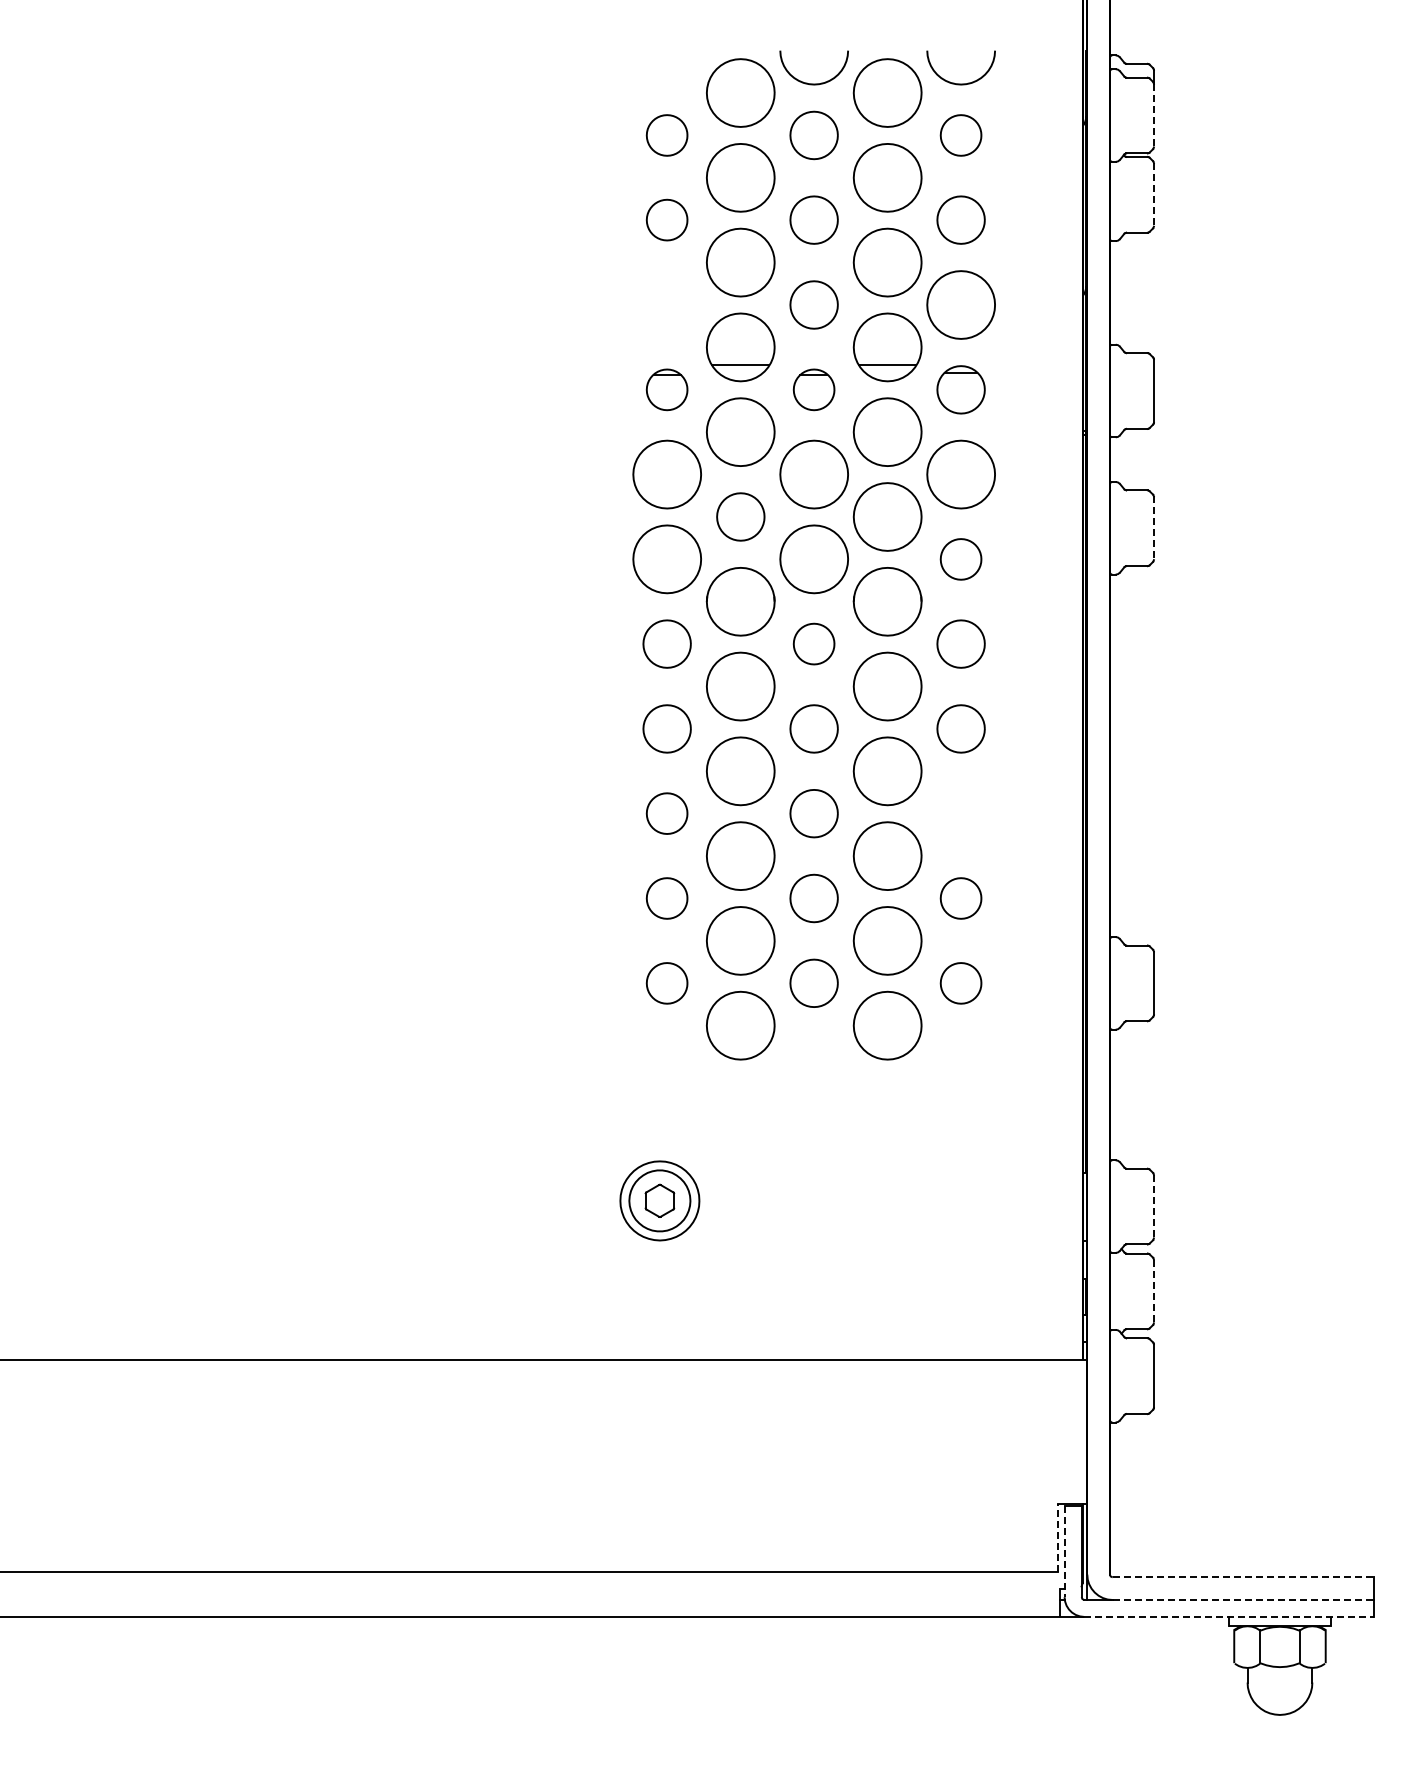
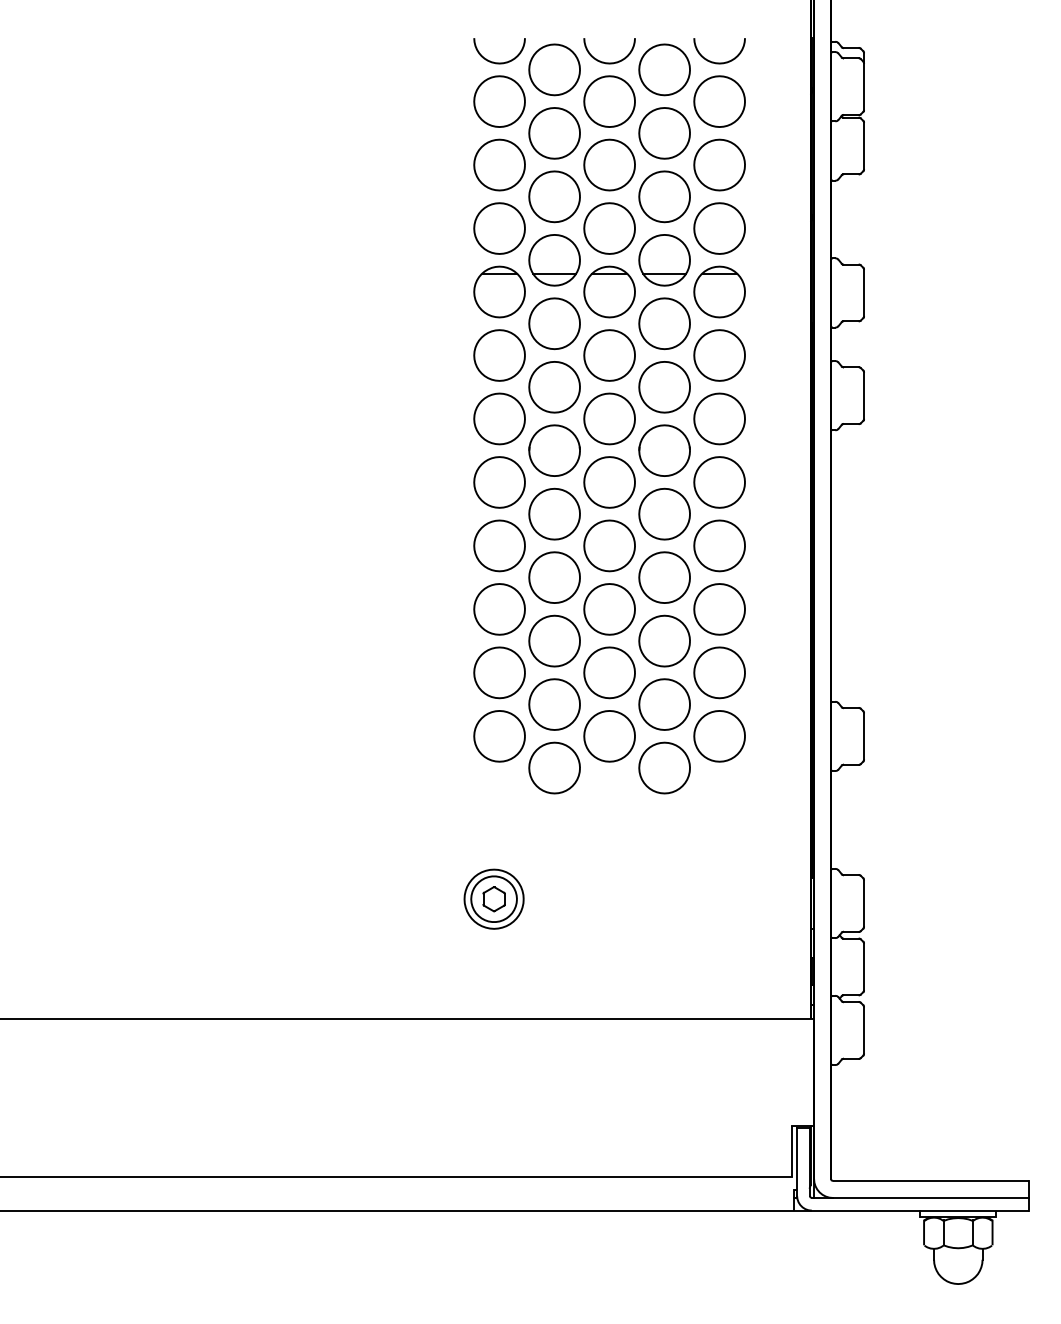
curve: (666, 83) -> (499, 62), added
line: (1153, 115) -> (863, 86), dashed -> solid
part: (666, 135) -> (499, 101), size x1.67
part: (813, 135) -> (609, 101), size x1.43
part: (960, 135) -> (719, 101), size x1.67
line: (1153, 194) -> (863, 145), dashed -> solid
part: (666, 219) -> (499, 164), size x1.67
part: (813, 219) -> (609, 164), size x1.43
part: (960, 219) -> (719, 164), size x1.43
part: (666, 304) -> (499, 228), added
part: (813, 304) -> (609, 228), size x1.43
part: (666, 389) -> (499, 291), size x1.67
part: (813, 389) -> (609, 291), size x1.67
part: (960, 389) -> (719, 291), size x1.43
part: (740, 516) -> (554, 386), size x1.43
line: (1153, 528) -> (863, 395), dashed -> solid
part: (960, 559) -> (719, 419), size x1.67
part: (666, 643) -> (499, 481), size x1.43
part: (813, 643) -> (609, 481), size x1.67
part: (960, 643) -> (719, 481), size x1.43
part: (666, 728) -> (499, 545), size x1.43
part: (813, 728) -> (609, 545), size x1.43
part: (960, 728) -> (719, 545), size x1.43
part: (666, 813) -> (499, 609), size x1.67
part: (813, 813) -> (609, 609), size x1.43
part: (960, 813) -> (719, 609), added
part: (666, 898) -> (499, 672), size x1.67
part: (813, 898) -> (609, 672), size x1.43
part: (960, 898) -> (719, 672), size x1.67
part: (666, 983) -> (499, 736), size x1.67
part: (813, 983) -> (609, 736), size x1.43
part: (960, 983) -> (719, 736), size x1.67
line: (1153, 1206) -> (863, 903), dashed -> solid
line: (1153, 1291) -> (863, 967), dashed -> solid
line: (1058, 1538) -> (792, 1151), dashed -> solid
line: (1064, 1551) -> (797, 1161), dashed -> solid
line: (1244, 1577) -> (931, 1181), dashed -> solid
line: (1244, 1600) -> (931, 1198), dashed -> solid
line: (1230, 1616) -> (921, 1210), dashed -> solid

